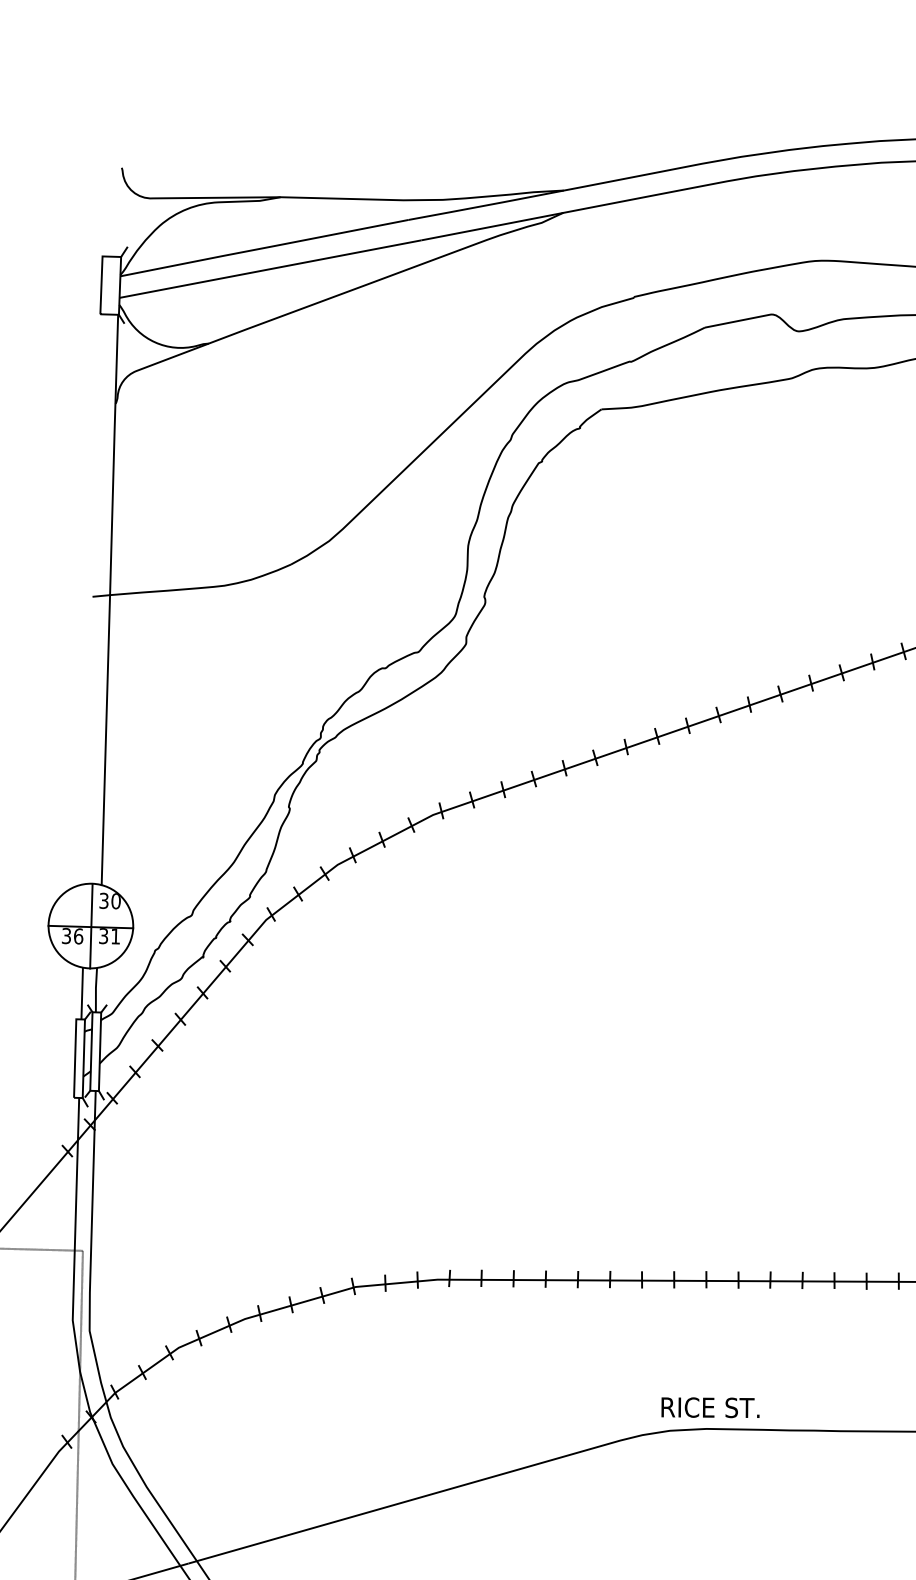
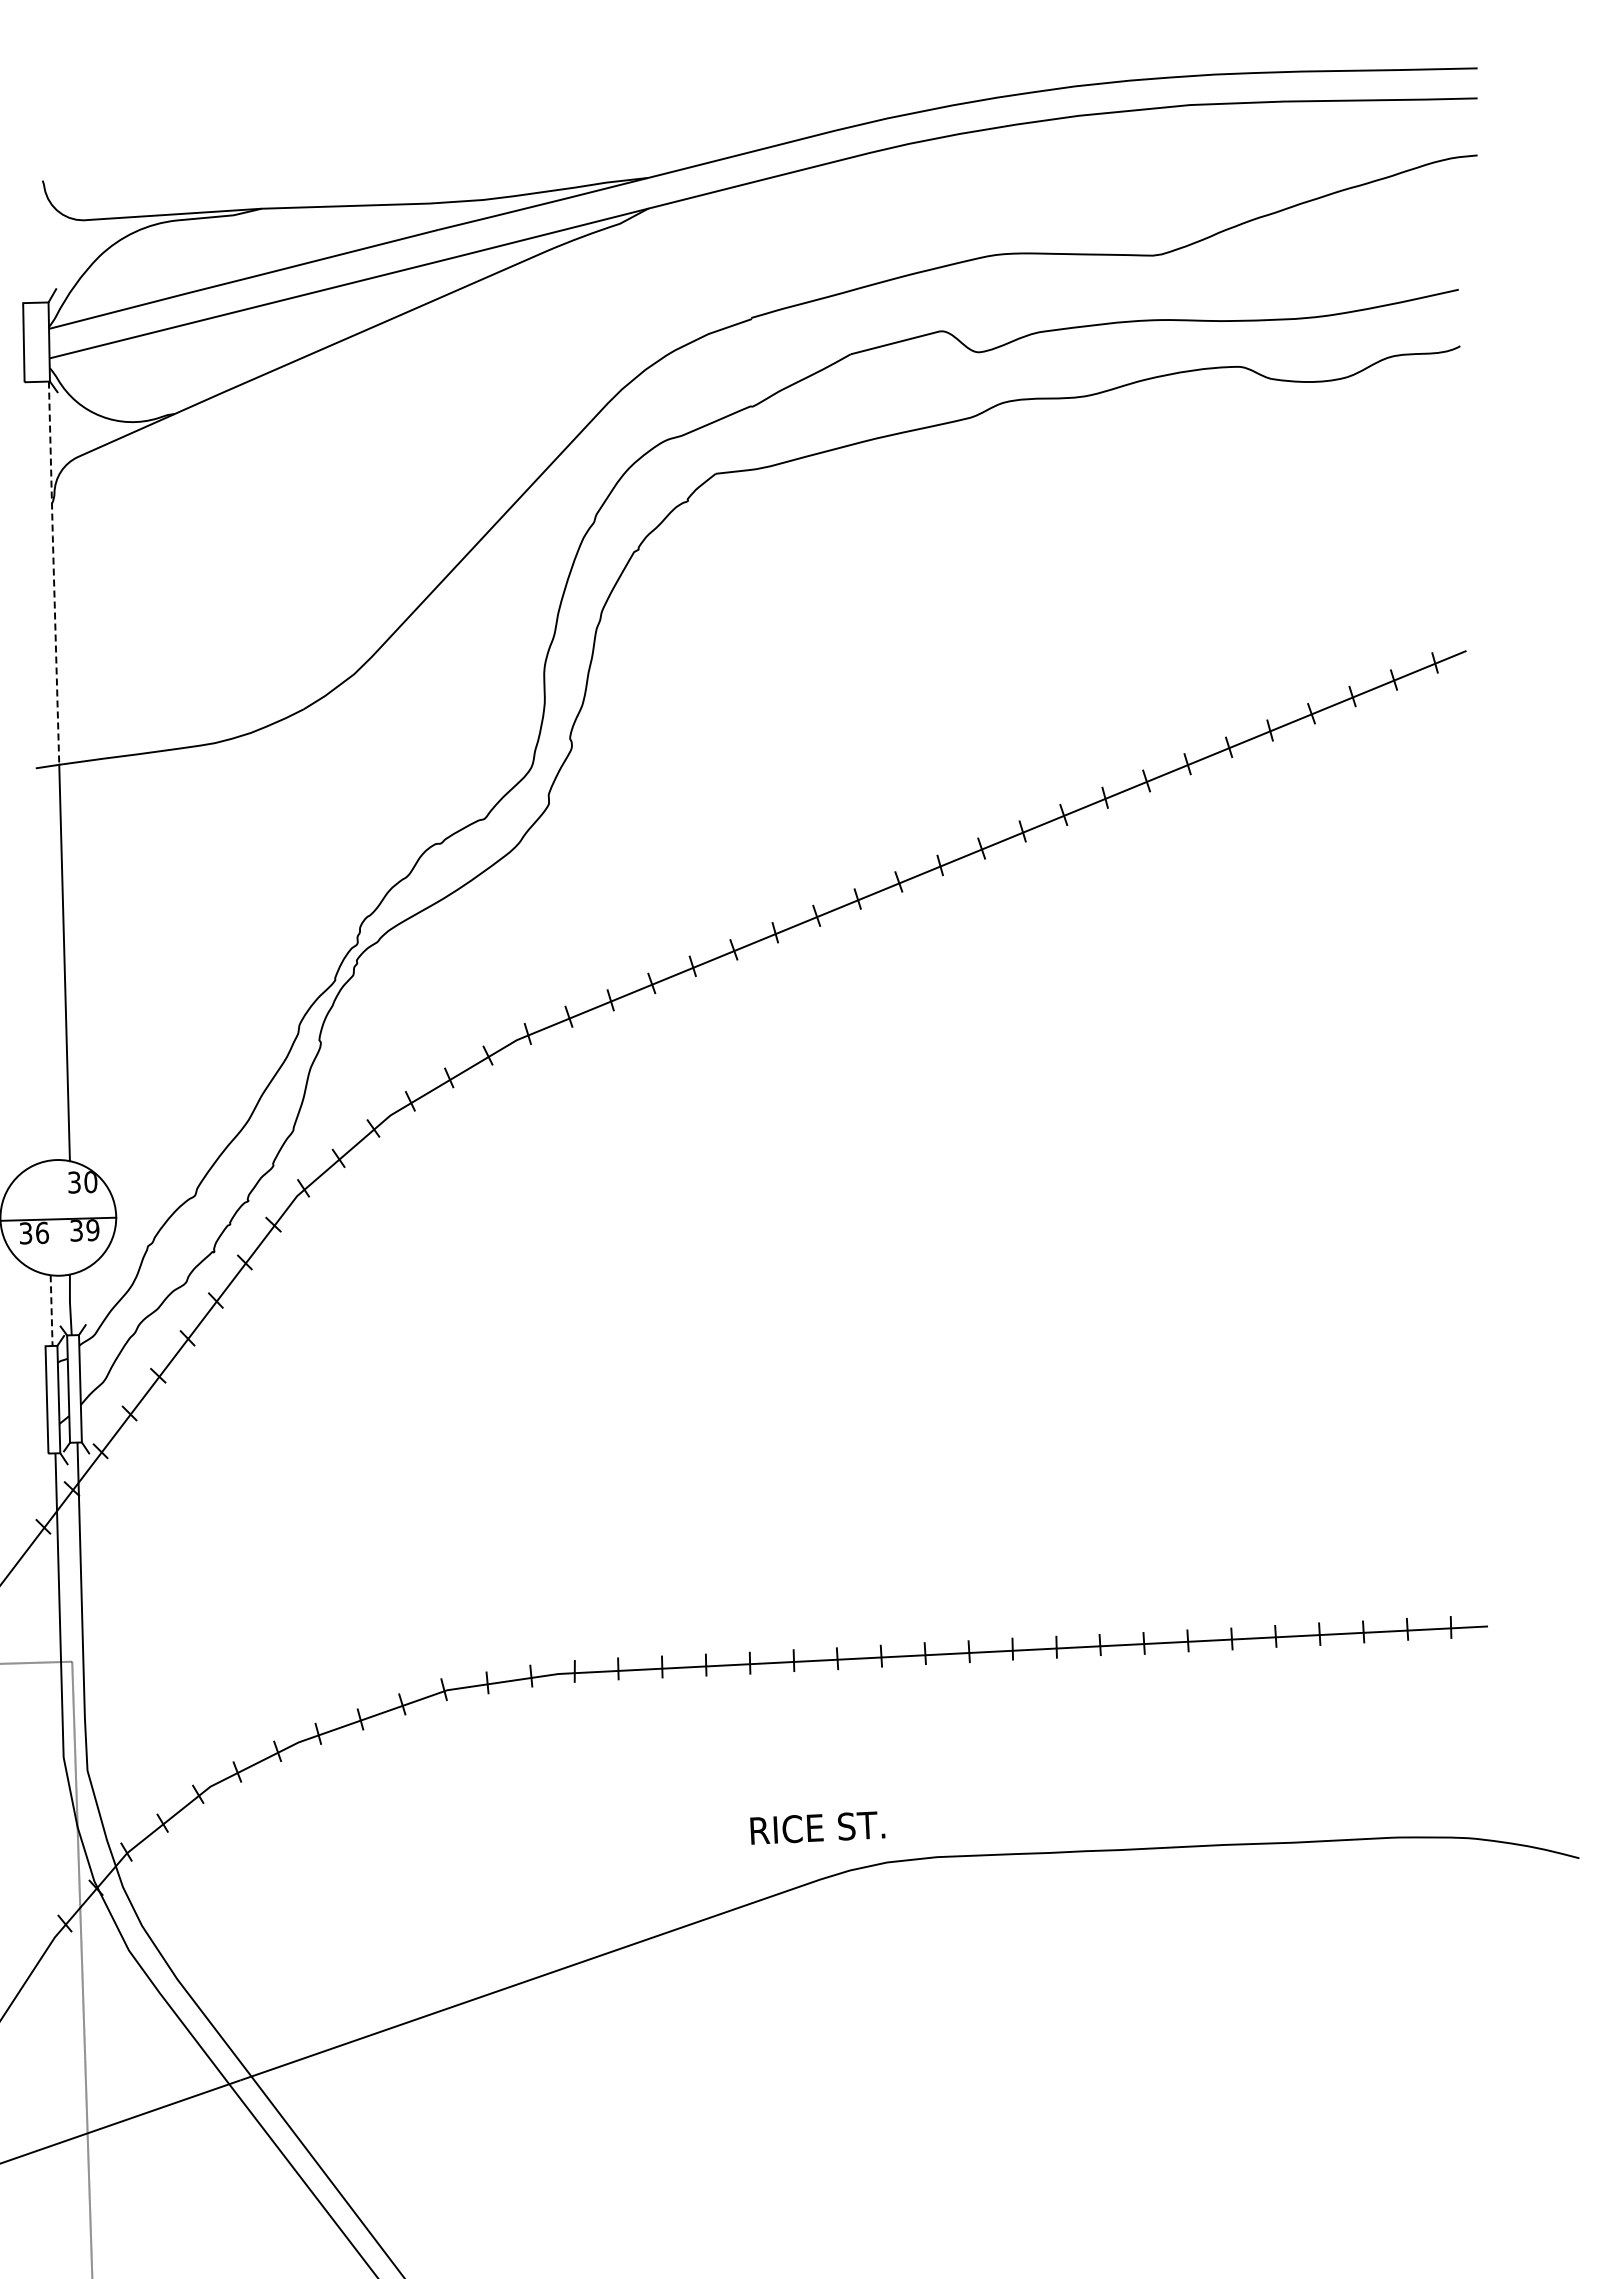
line: (113, 455) -> (53, 573), solid -> dashed
line: (91, 925) -> (58, 1217), removed
text: (115, 936) -> (92, 1230), 31 -> 39
line: (82, 993) -> (51, 1310), solid -> dashed
text: (710, 1407) -> (817, 1827), moved

